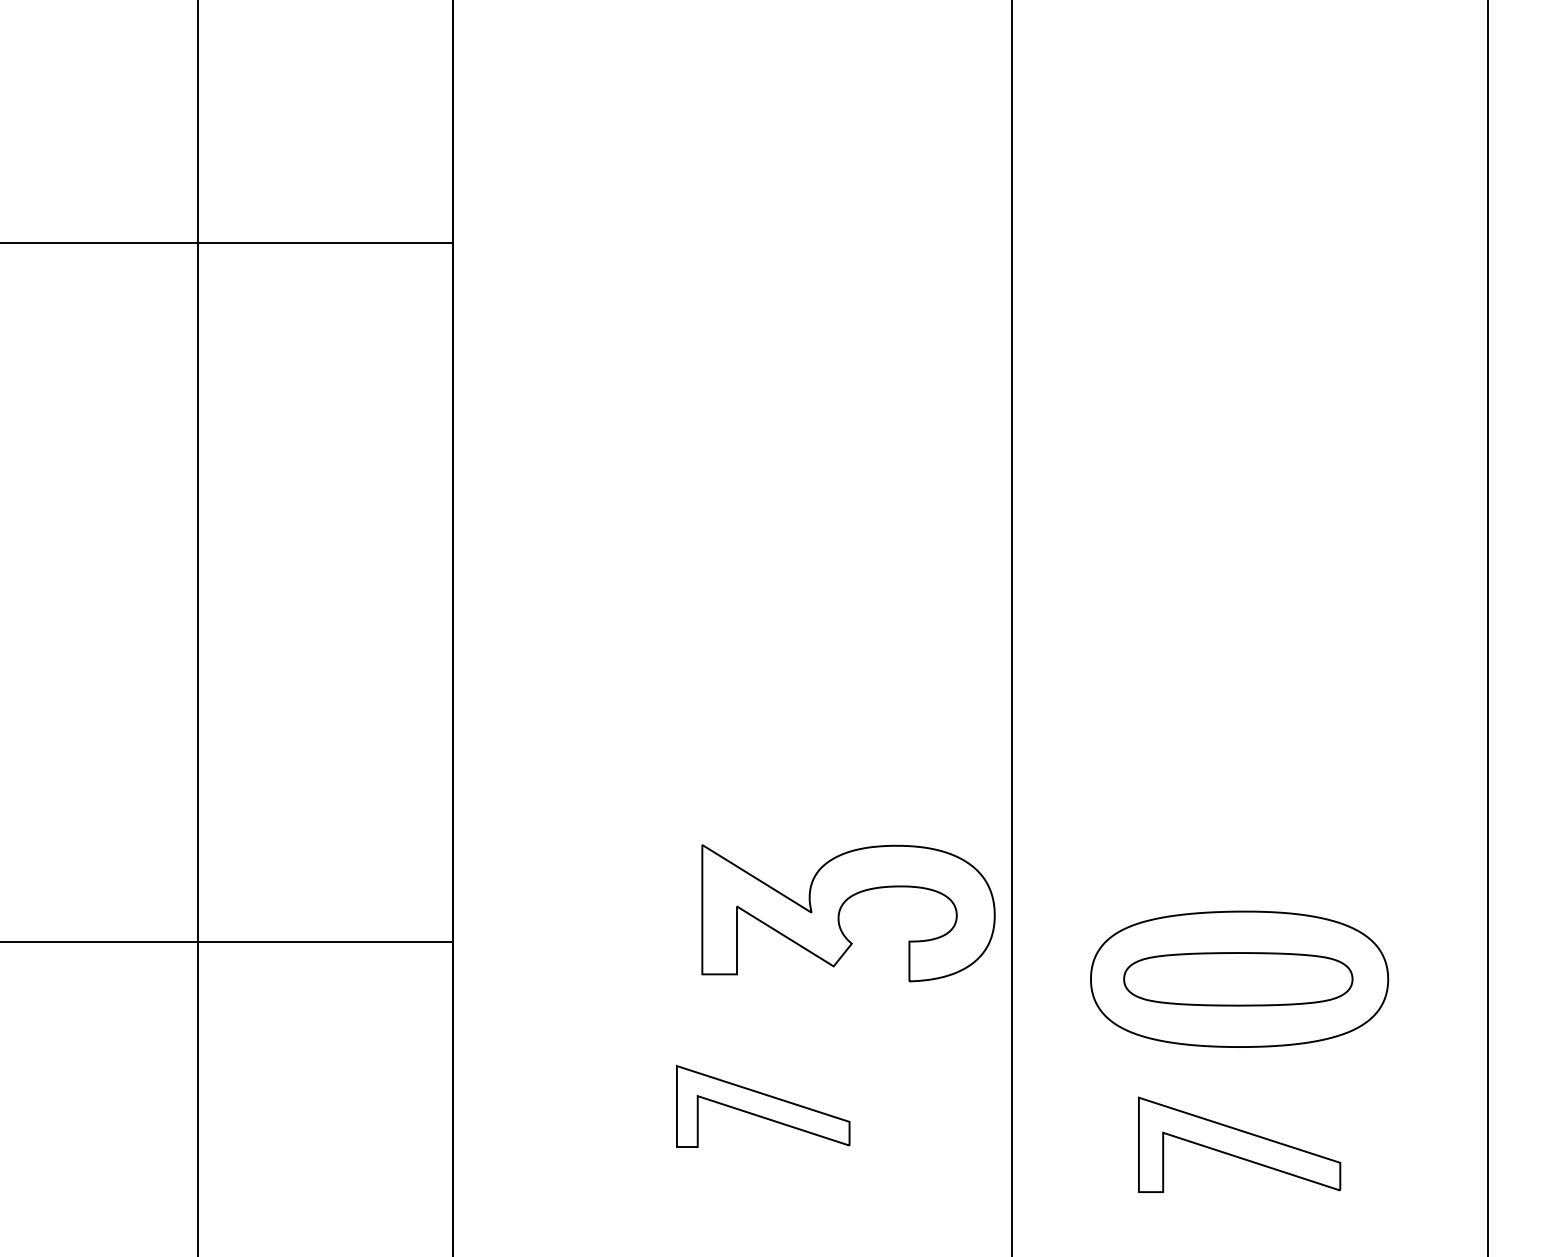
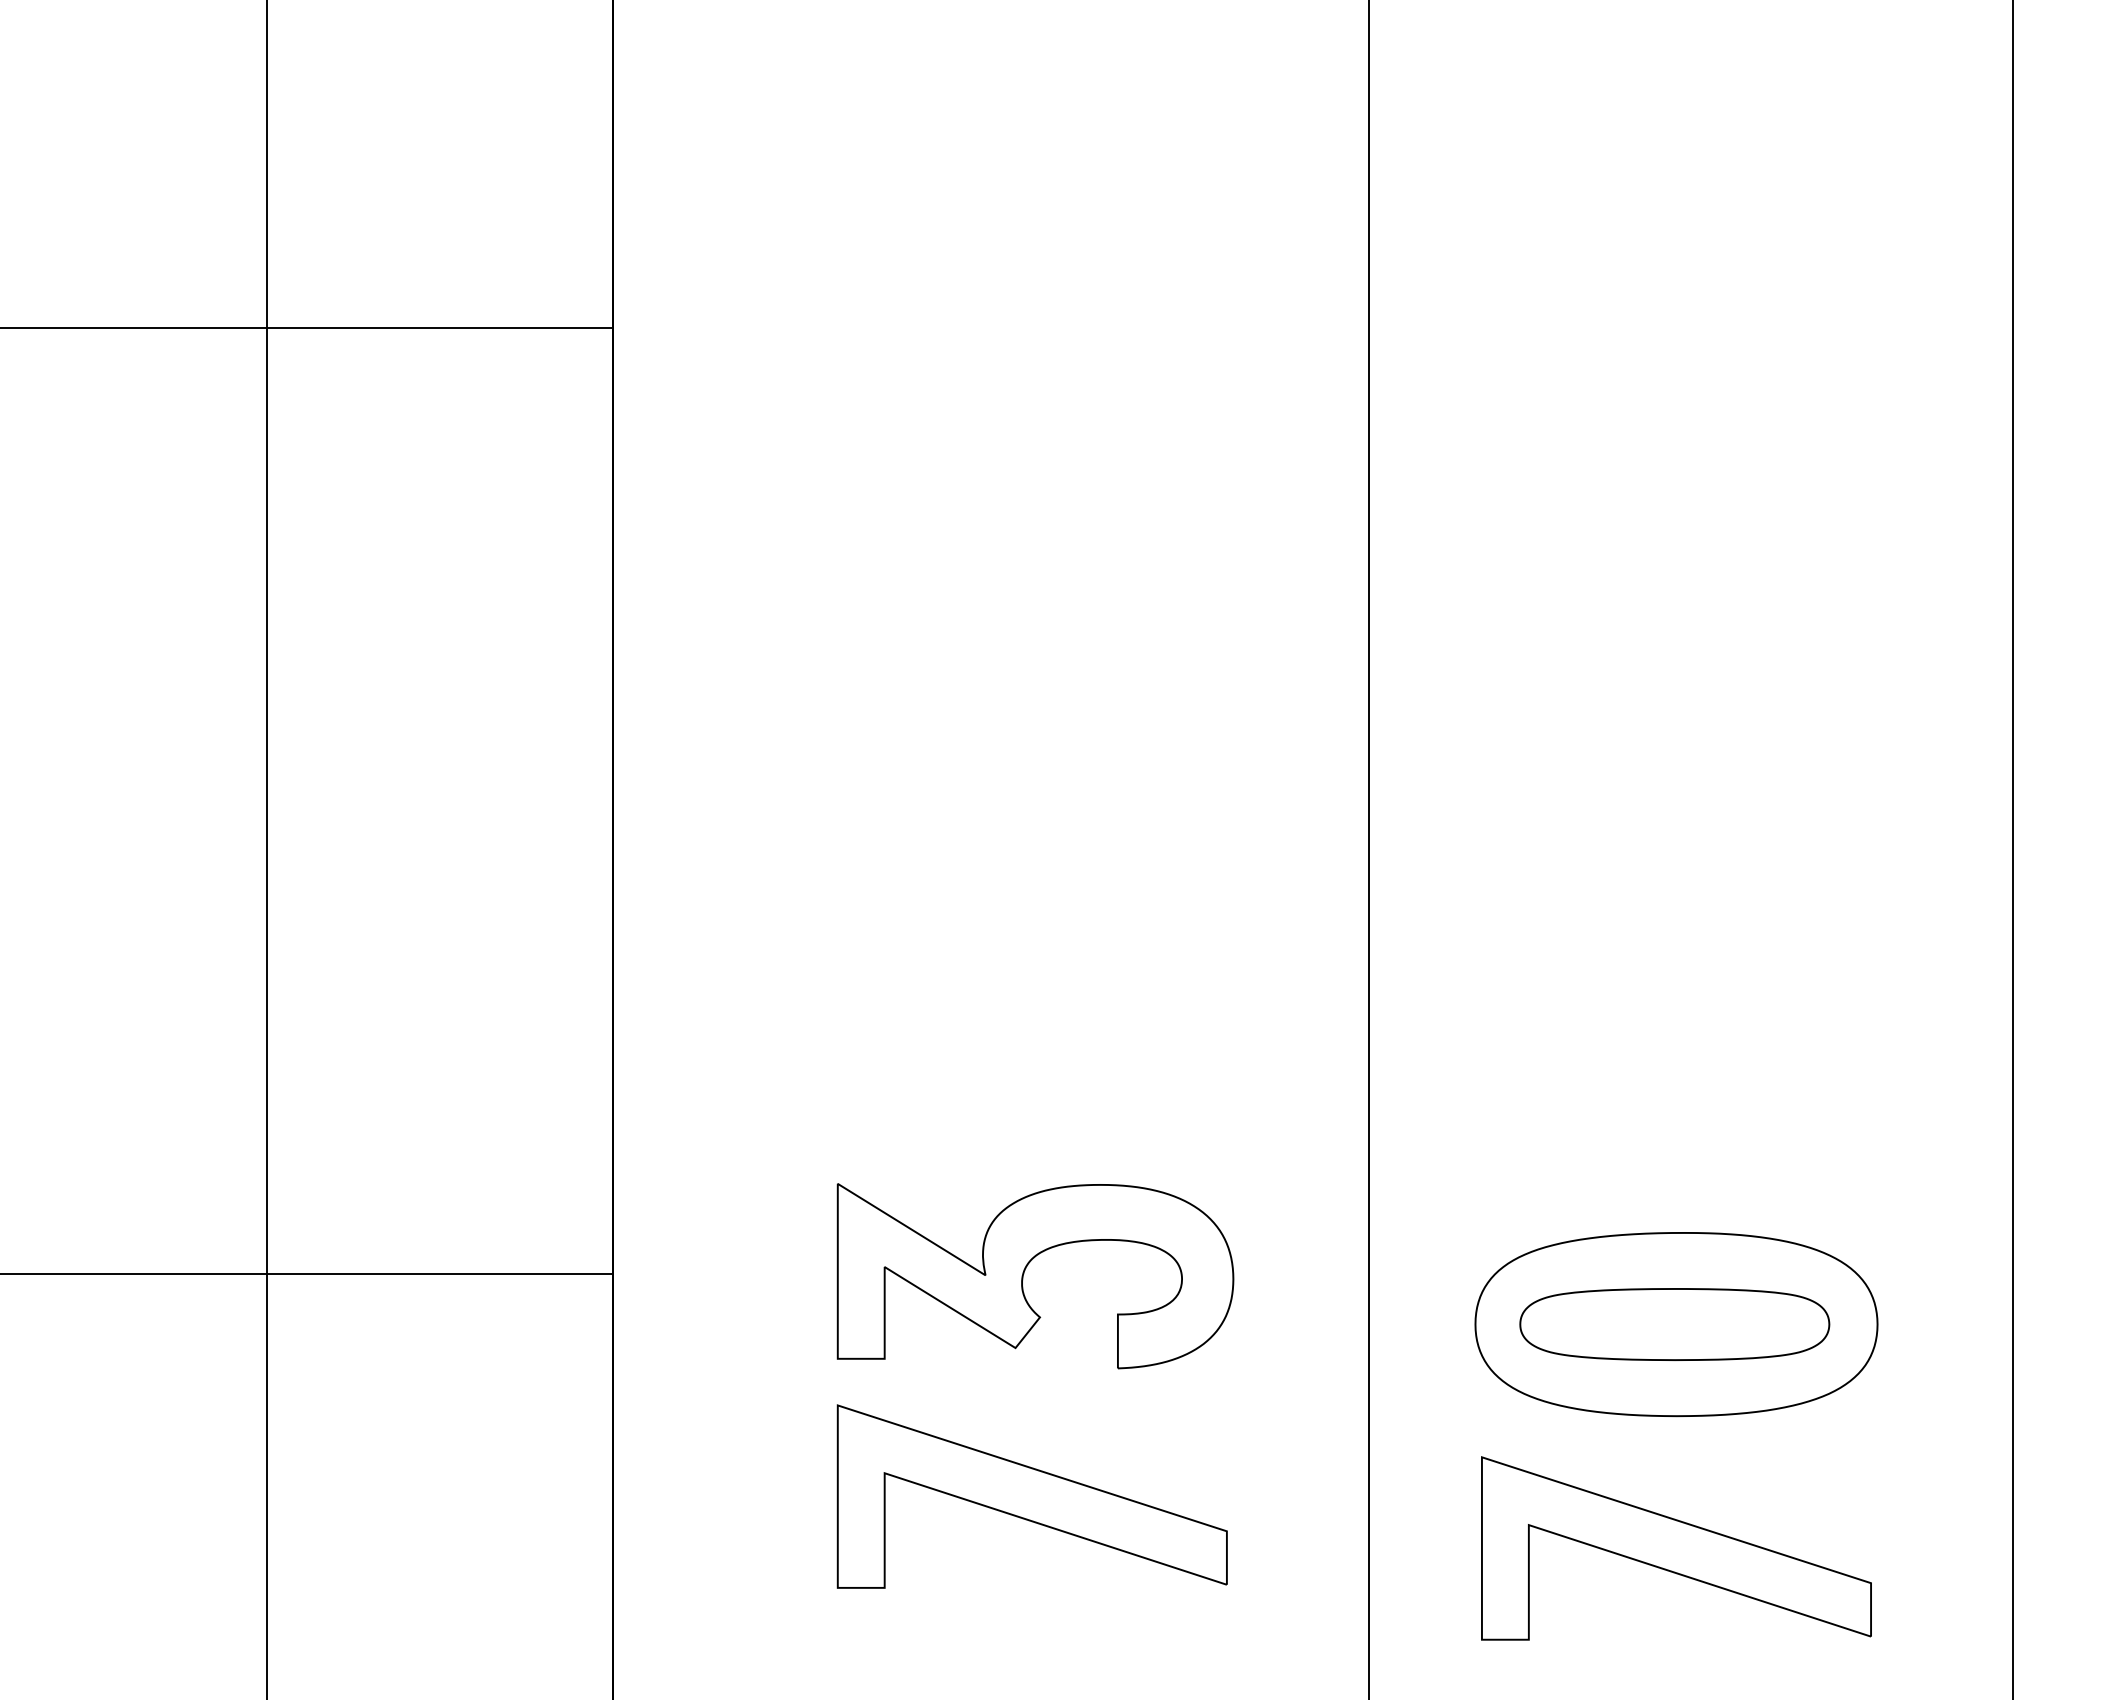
part: (840, 911) -> (1024, 1273), moved
part: (762, 1106) -> (1031, 1496), size x1.67
part: (1239, 1144) -> (1676, 1548), size x1.43

